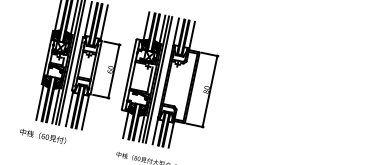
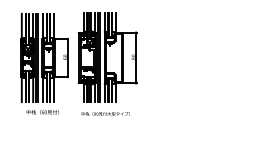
text: (42, 136) -> (42, 112), moved

